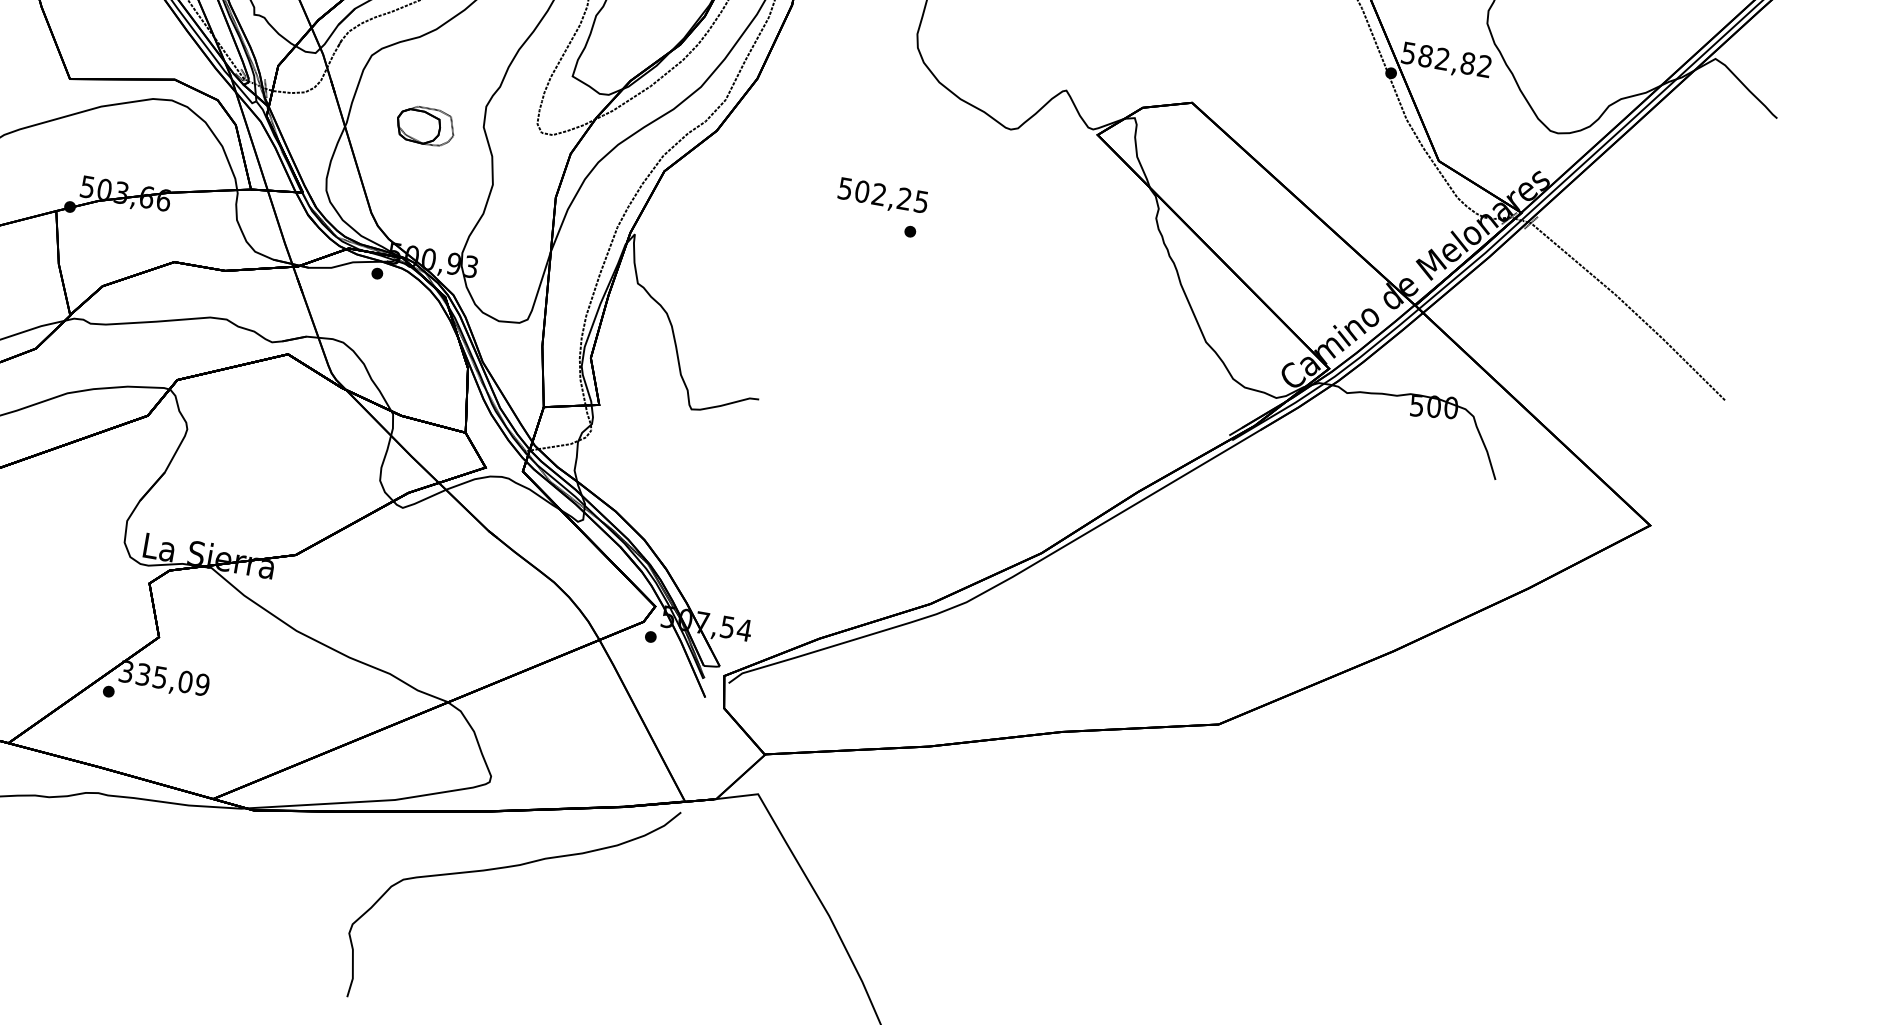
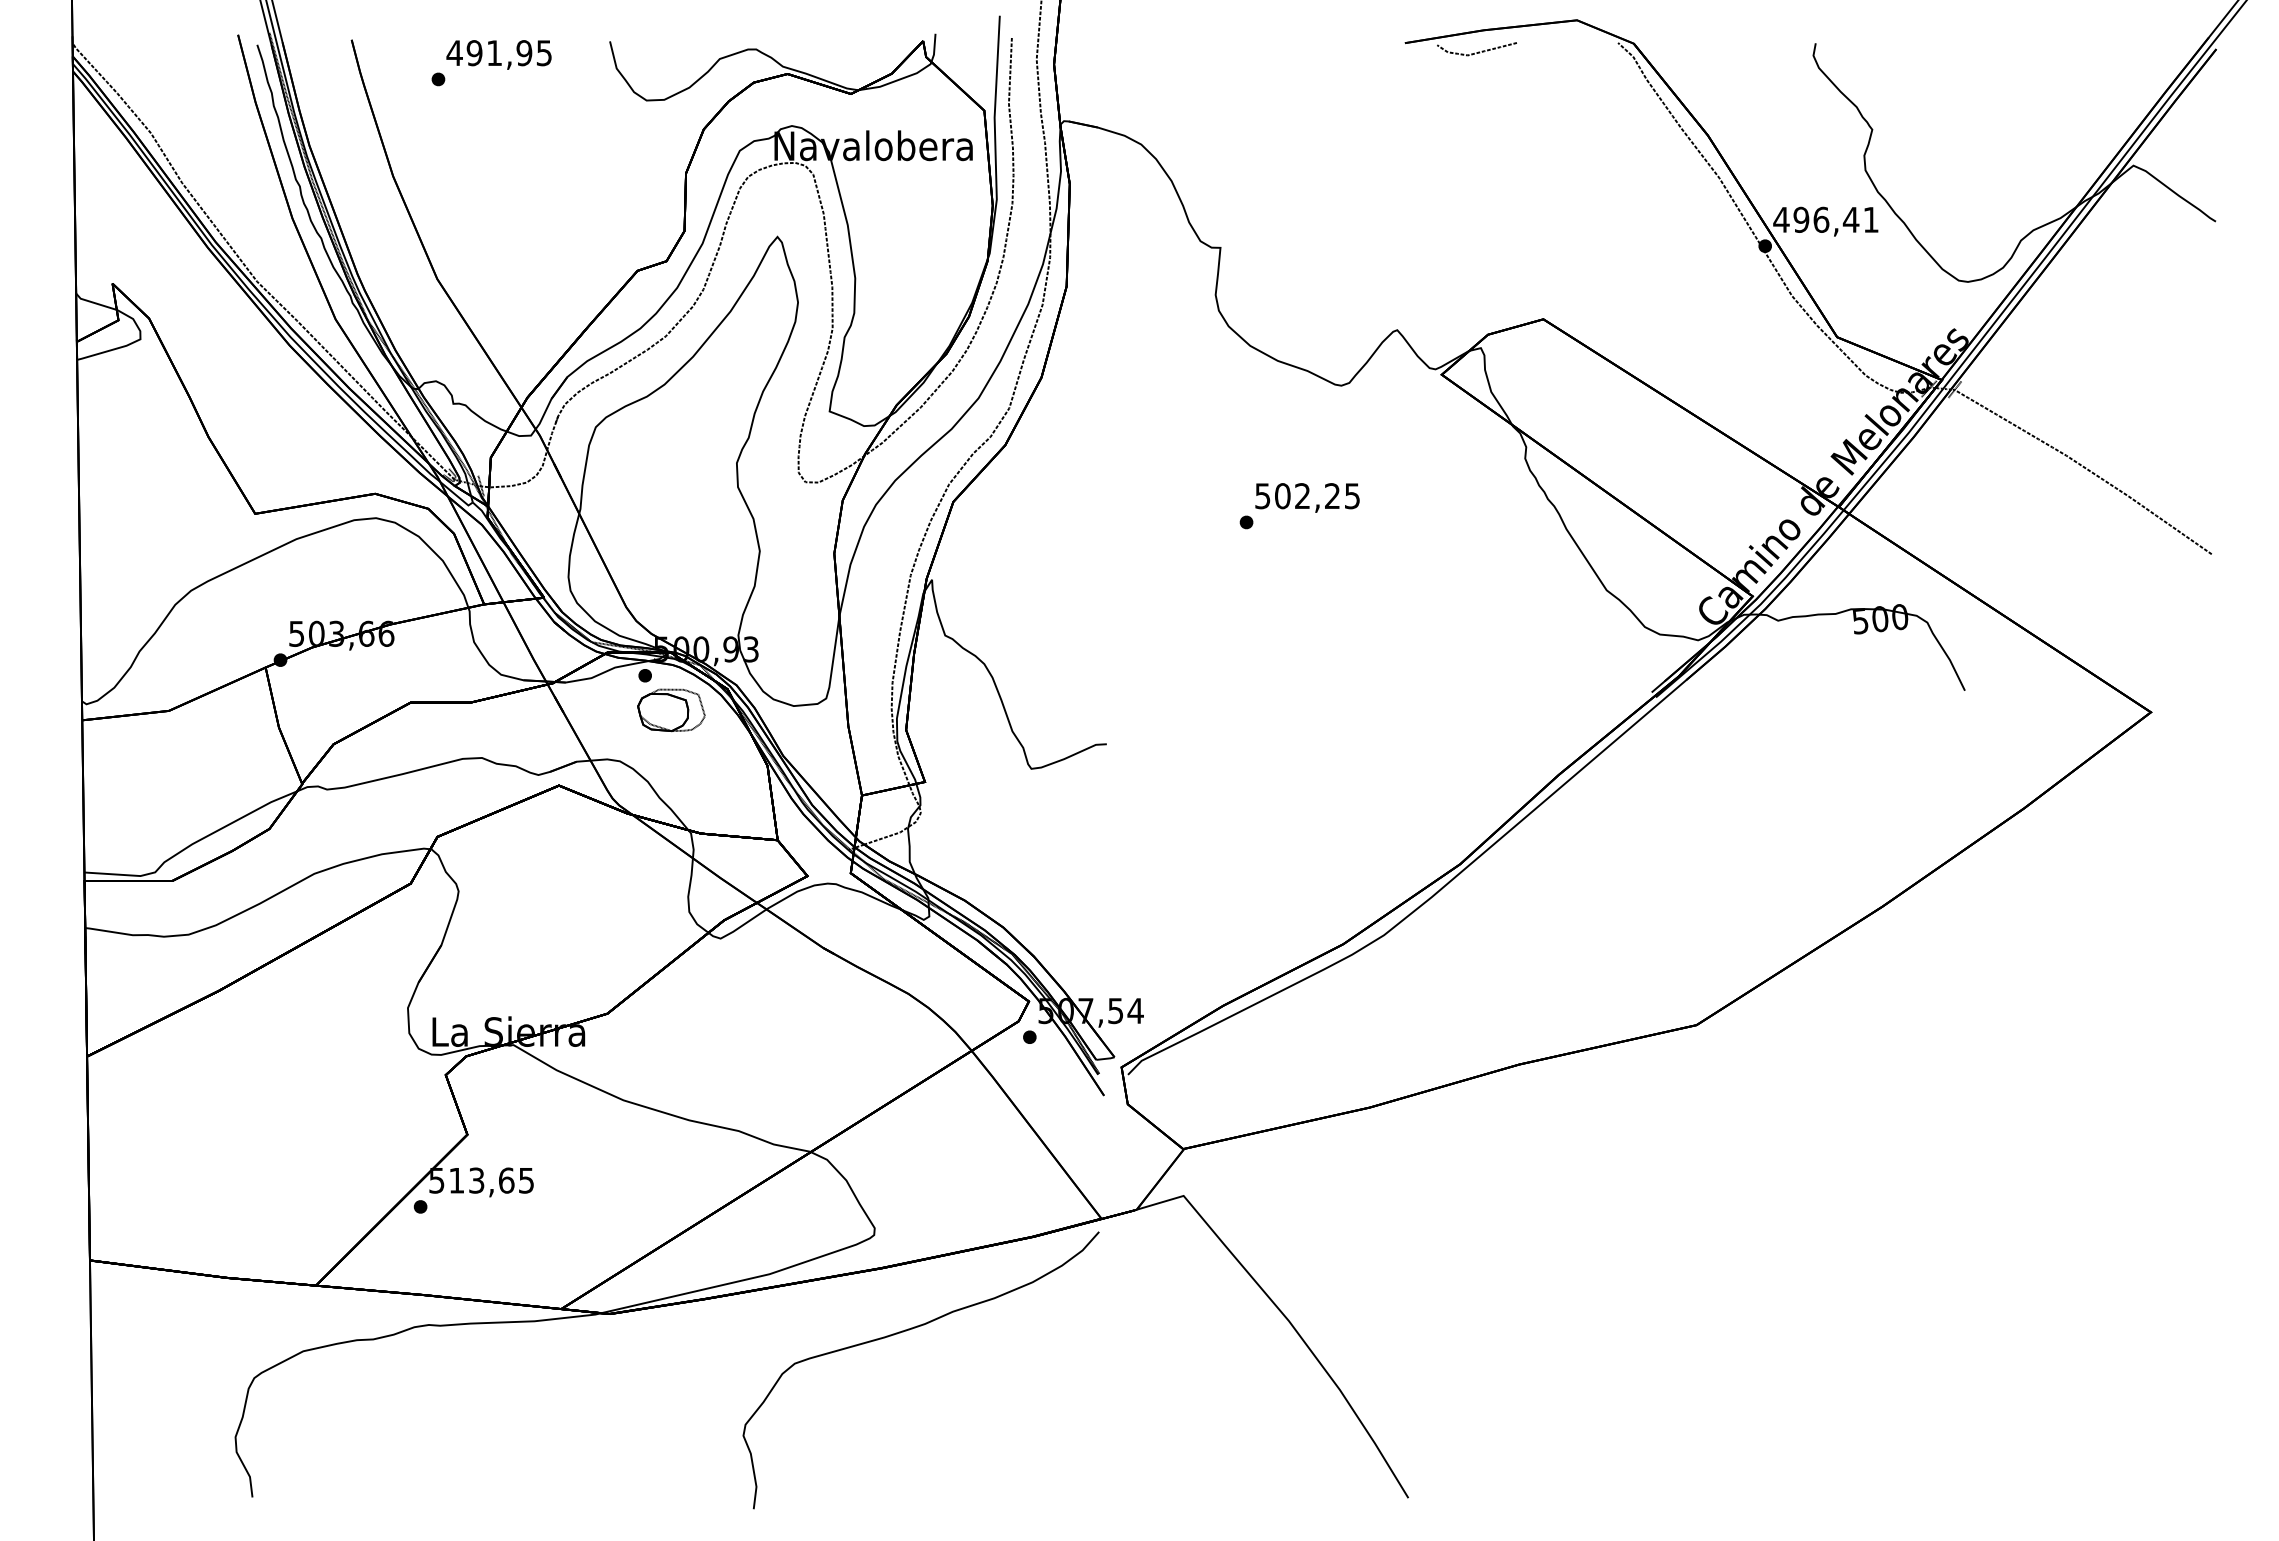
text: (1446, 59) -> (1825, 219), 582,82 -> 496,41
part: (425, 126) -> (671, 710), moved
text: (883, 196) -> (1307, 497), moved
text: (165, 678) -> (482, 1180), 335,09 -> 513,65

